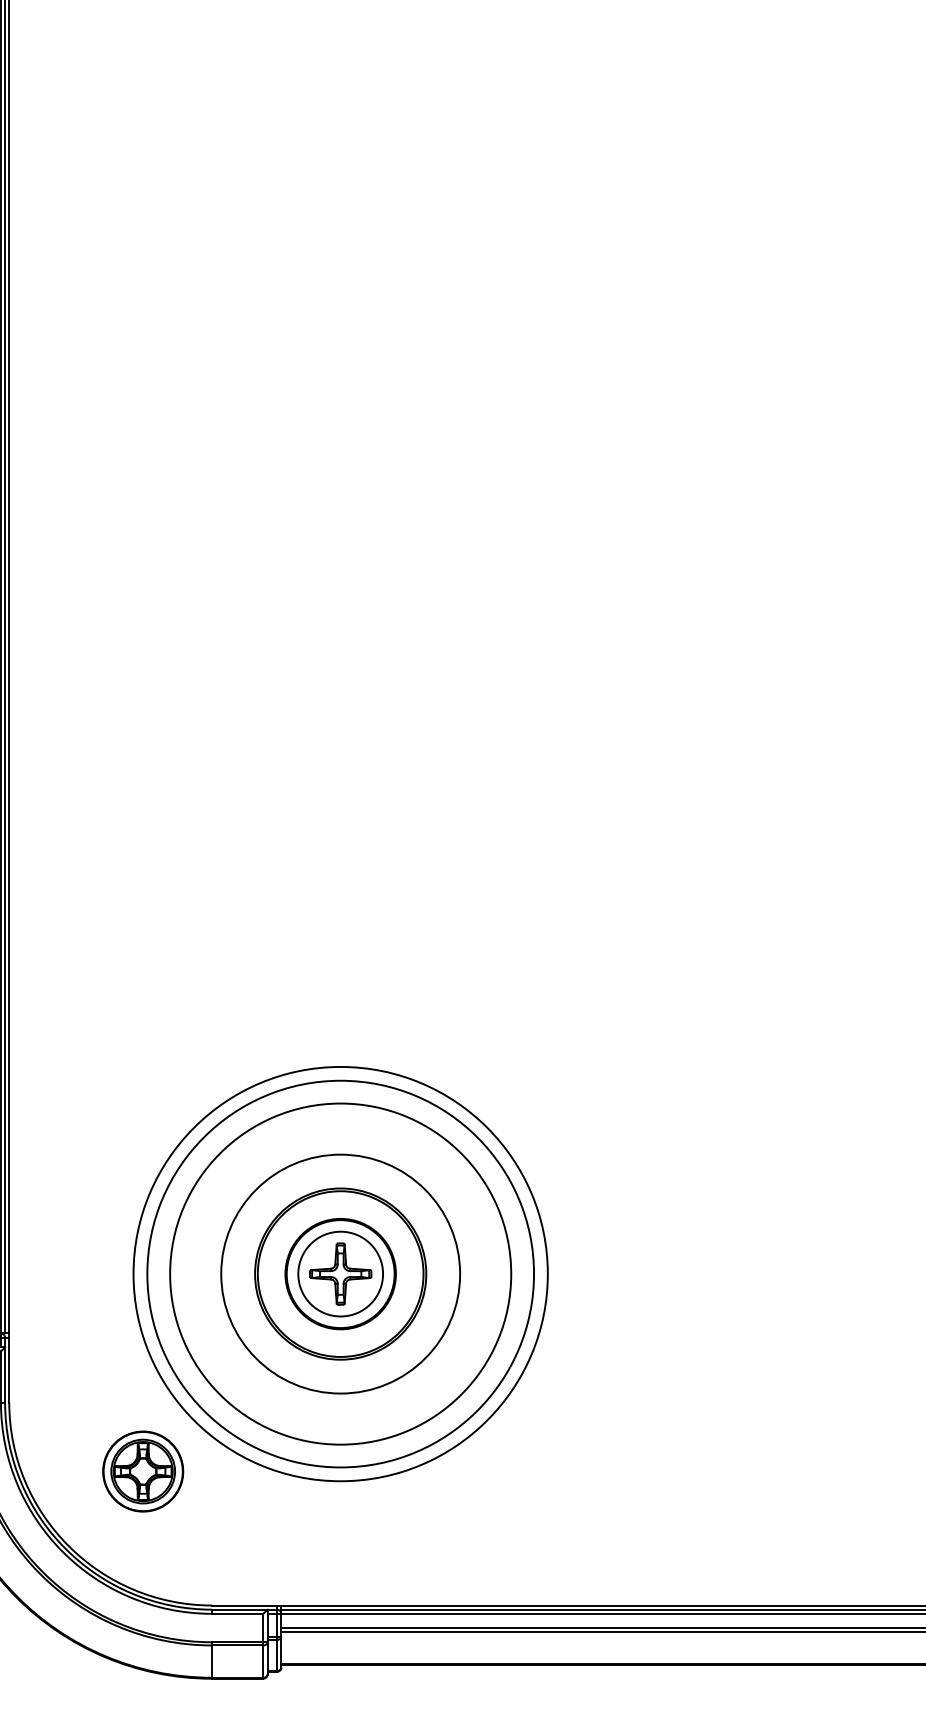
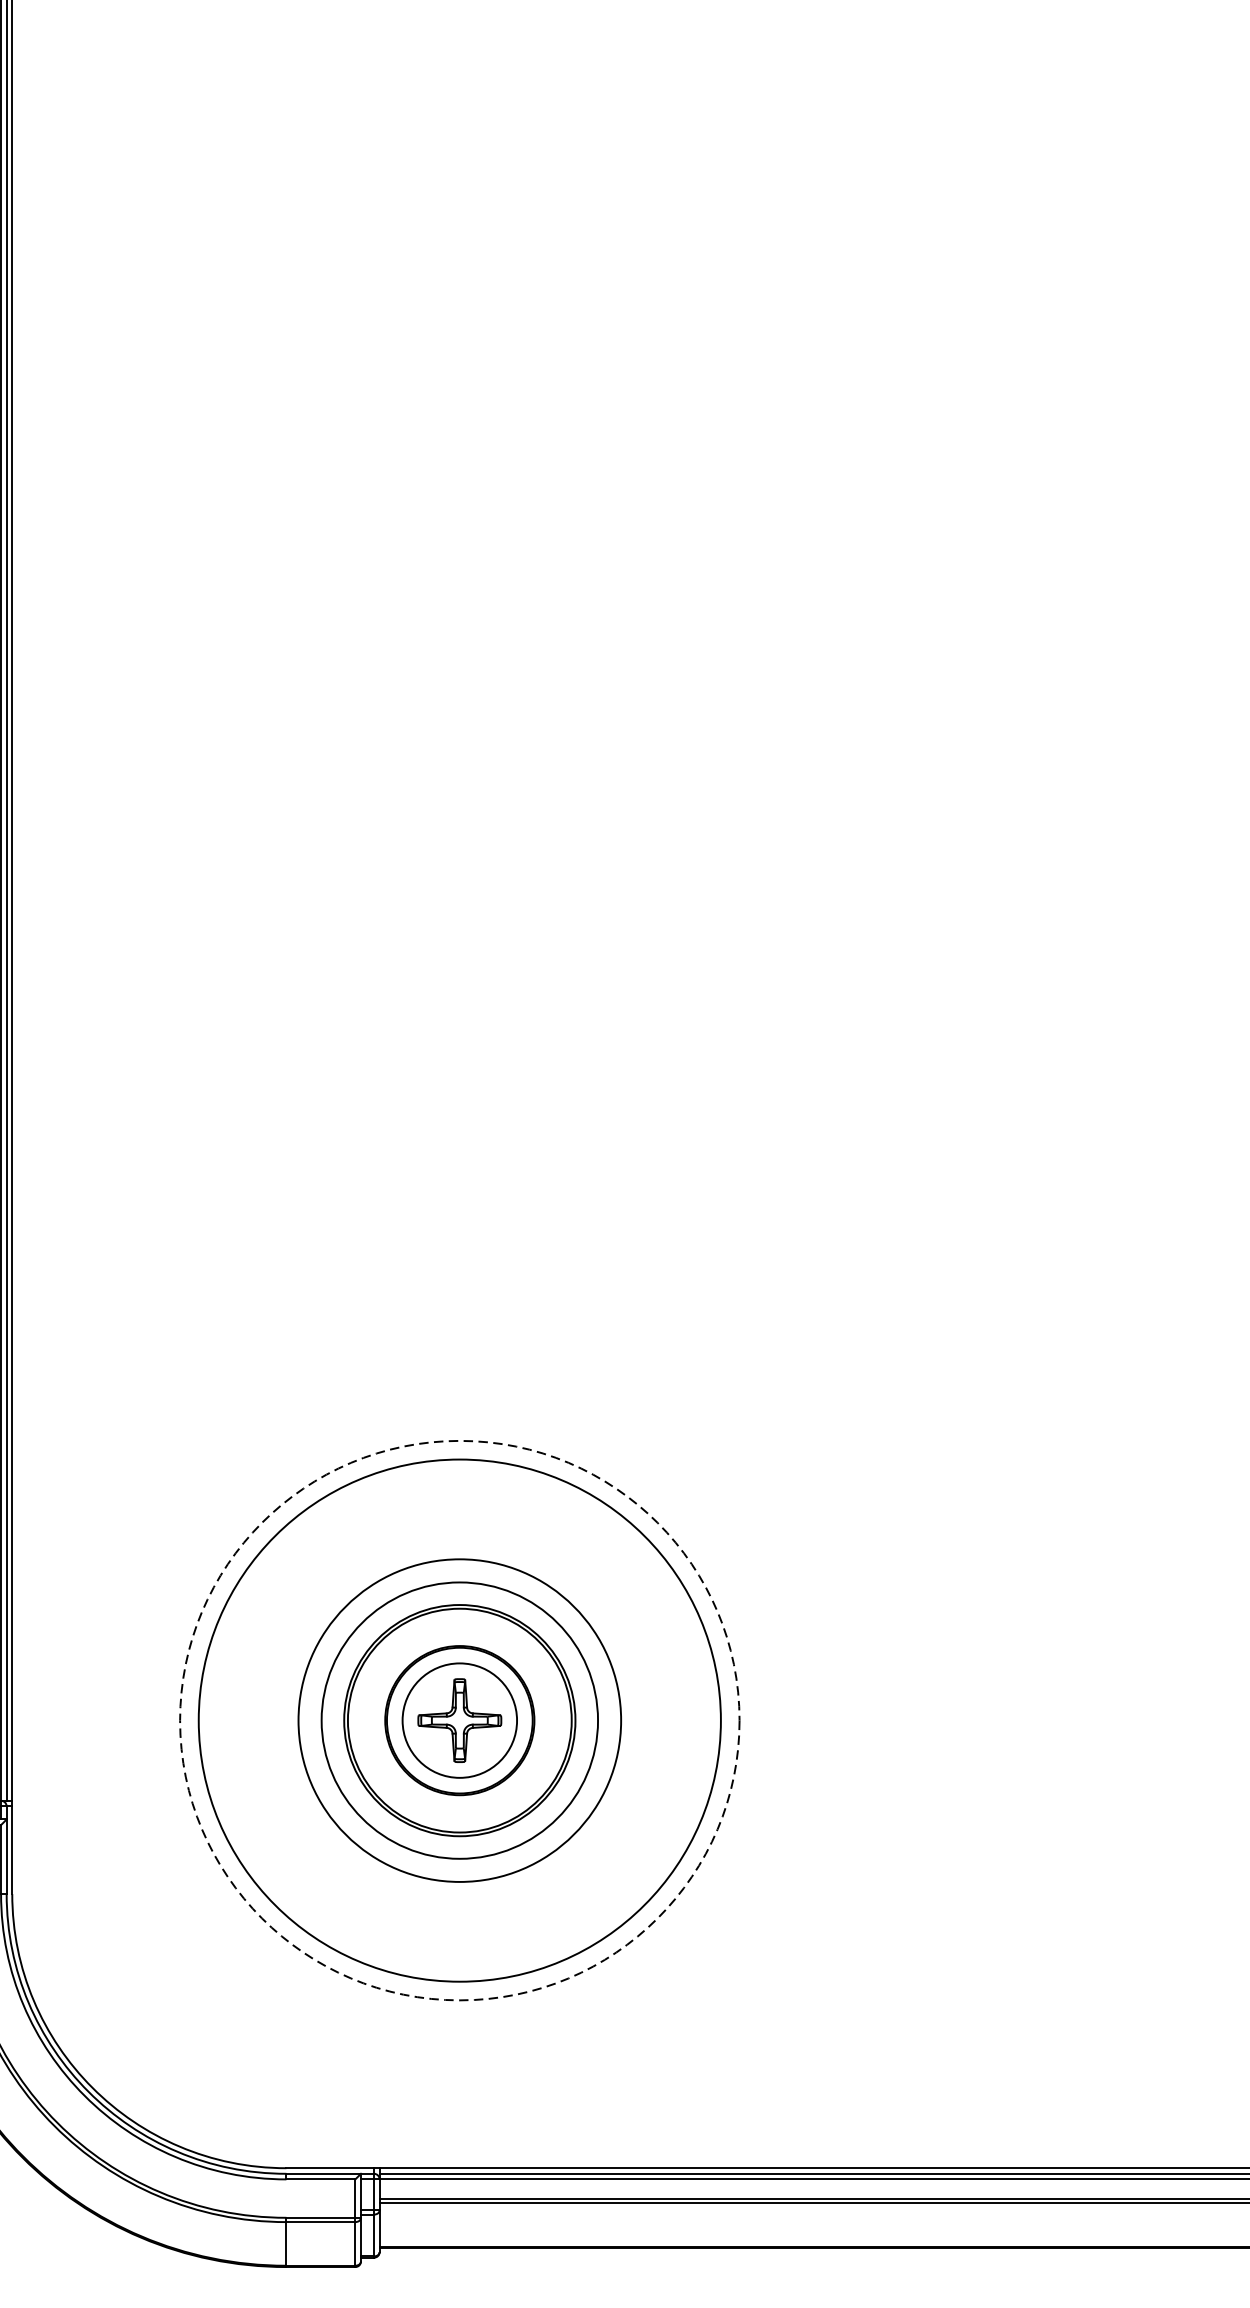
circle: (340, 1273) -> (459, 1719), size x0.6
circle: (340, 1273) -> (459, 1719), solid -> dashed
part: (143, 1471) -> (193, 1987), removed

